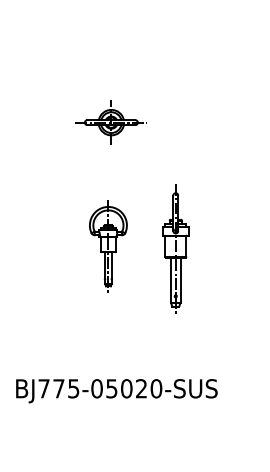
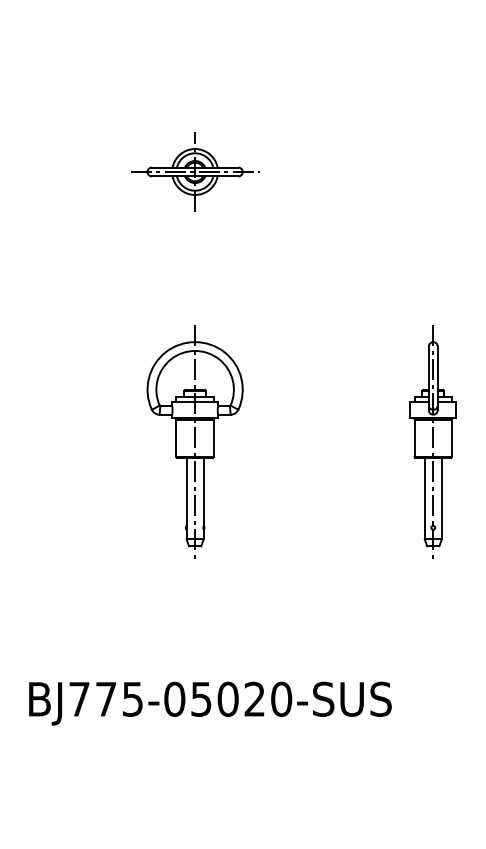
part: (110, 122) -> (193, 171), moved
part: (108, 245) -> (195, 441), size x1.43
part: (175, 248) -> (432, 441), moved

